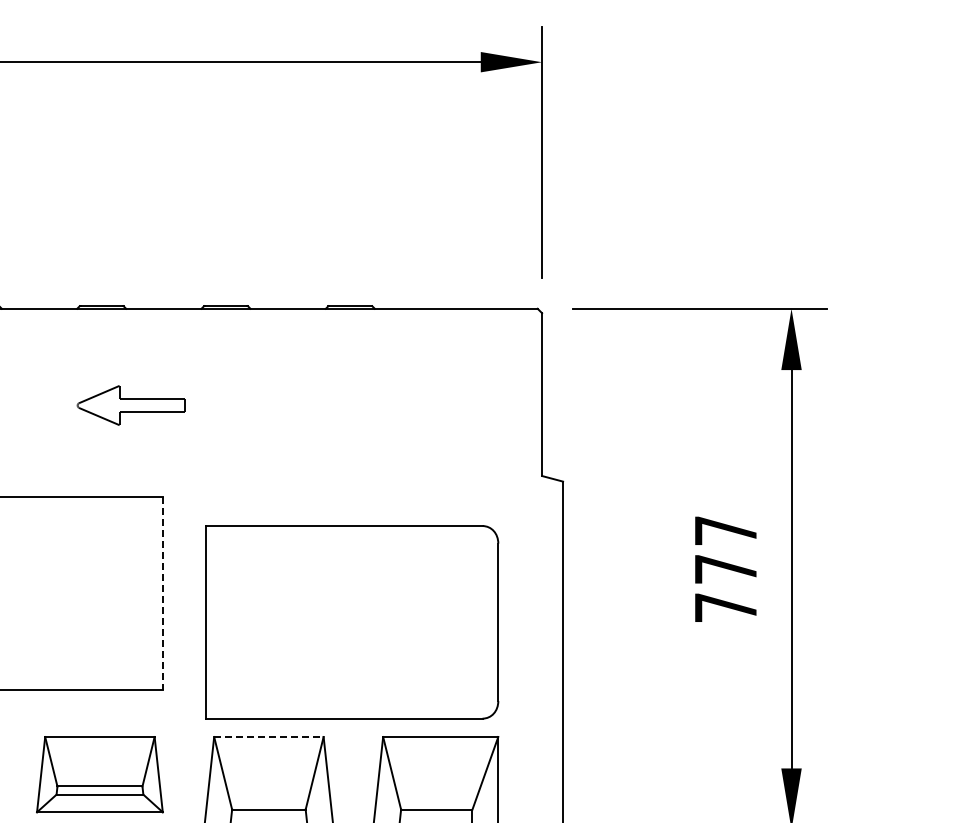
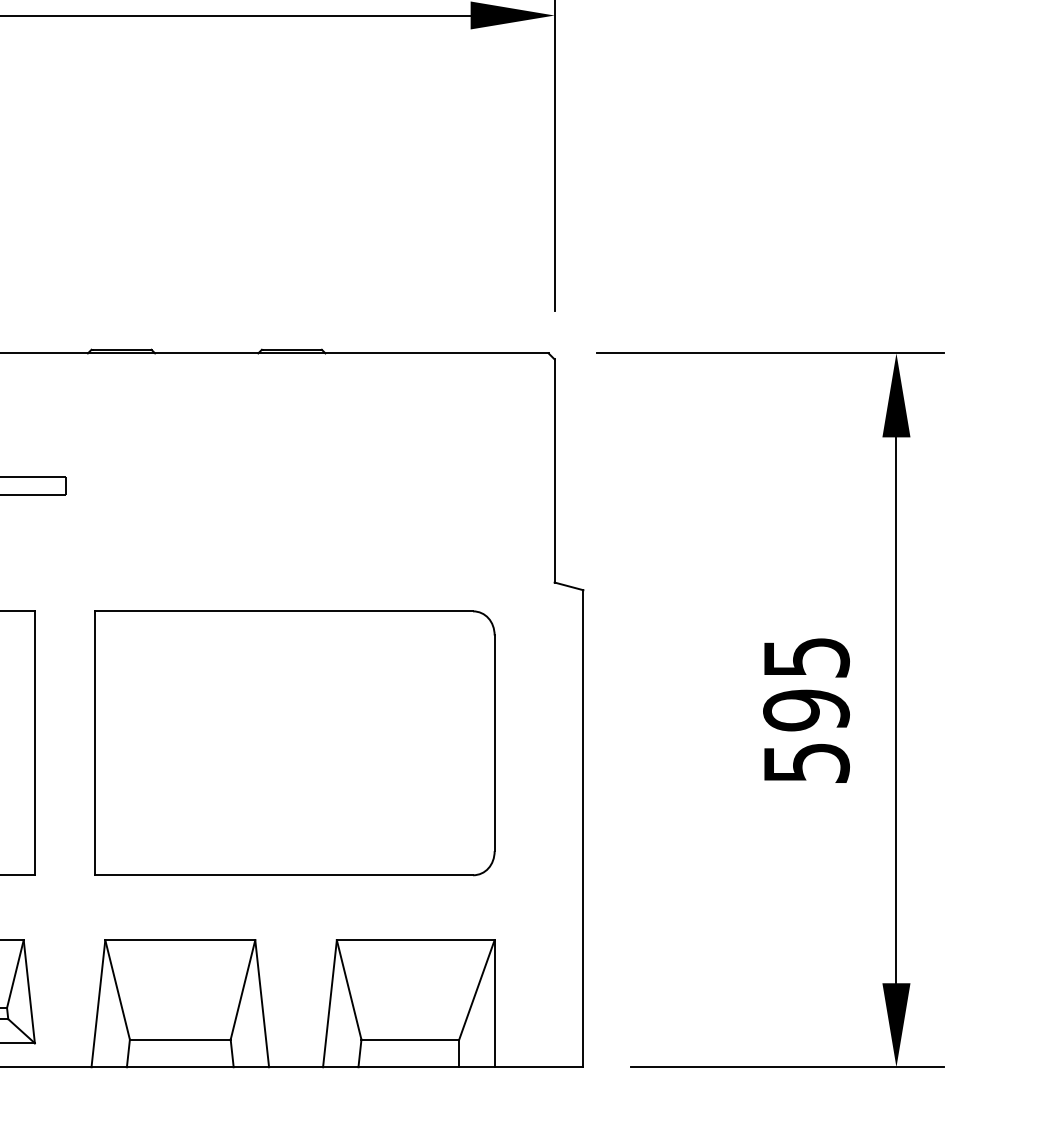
text: (725, 569) -> (805, 710), 777 -> 595
line: (162, 593) -> (34, 743), dashed -> solid
part: (352, 622) -> (294, 743), moved
line: (268, 737) -> (179, 940), dashed -> solid

